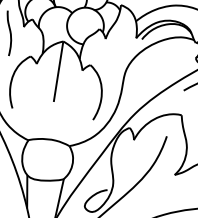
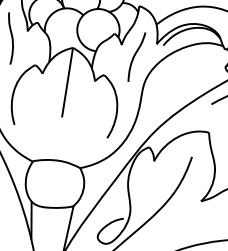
curve: (117, 48) -> (135, 56), added

